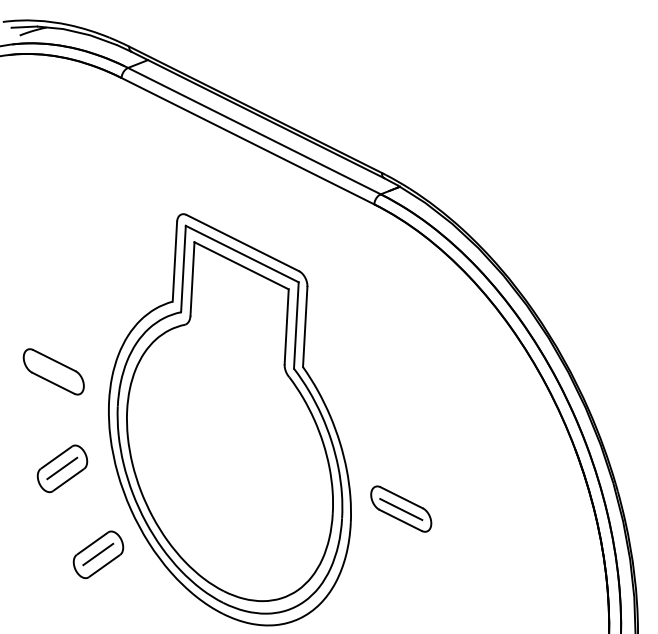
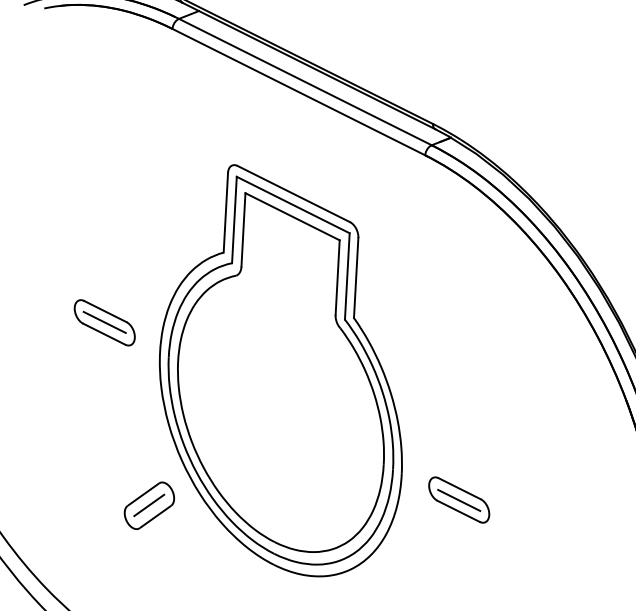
line: (53, 371) -> (104, 322), added
part: (62, 468) -> (113, 419), removed
part: (401, 508) -> (459, 499), moved

